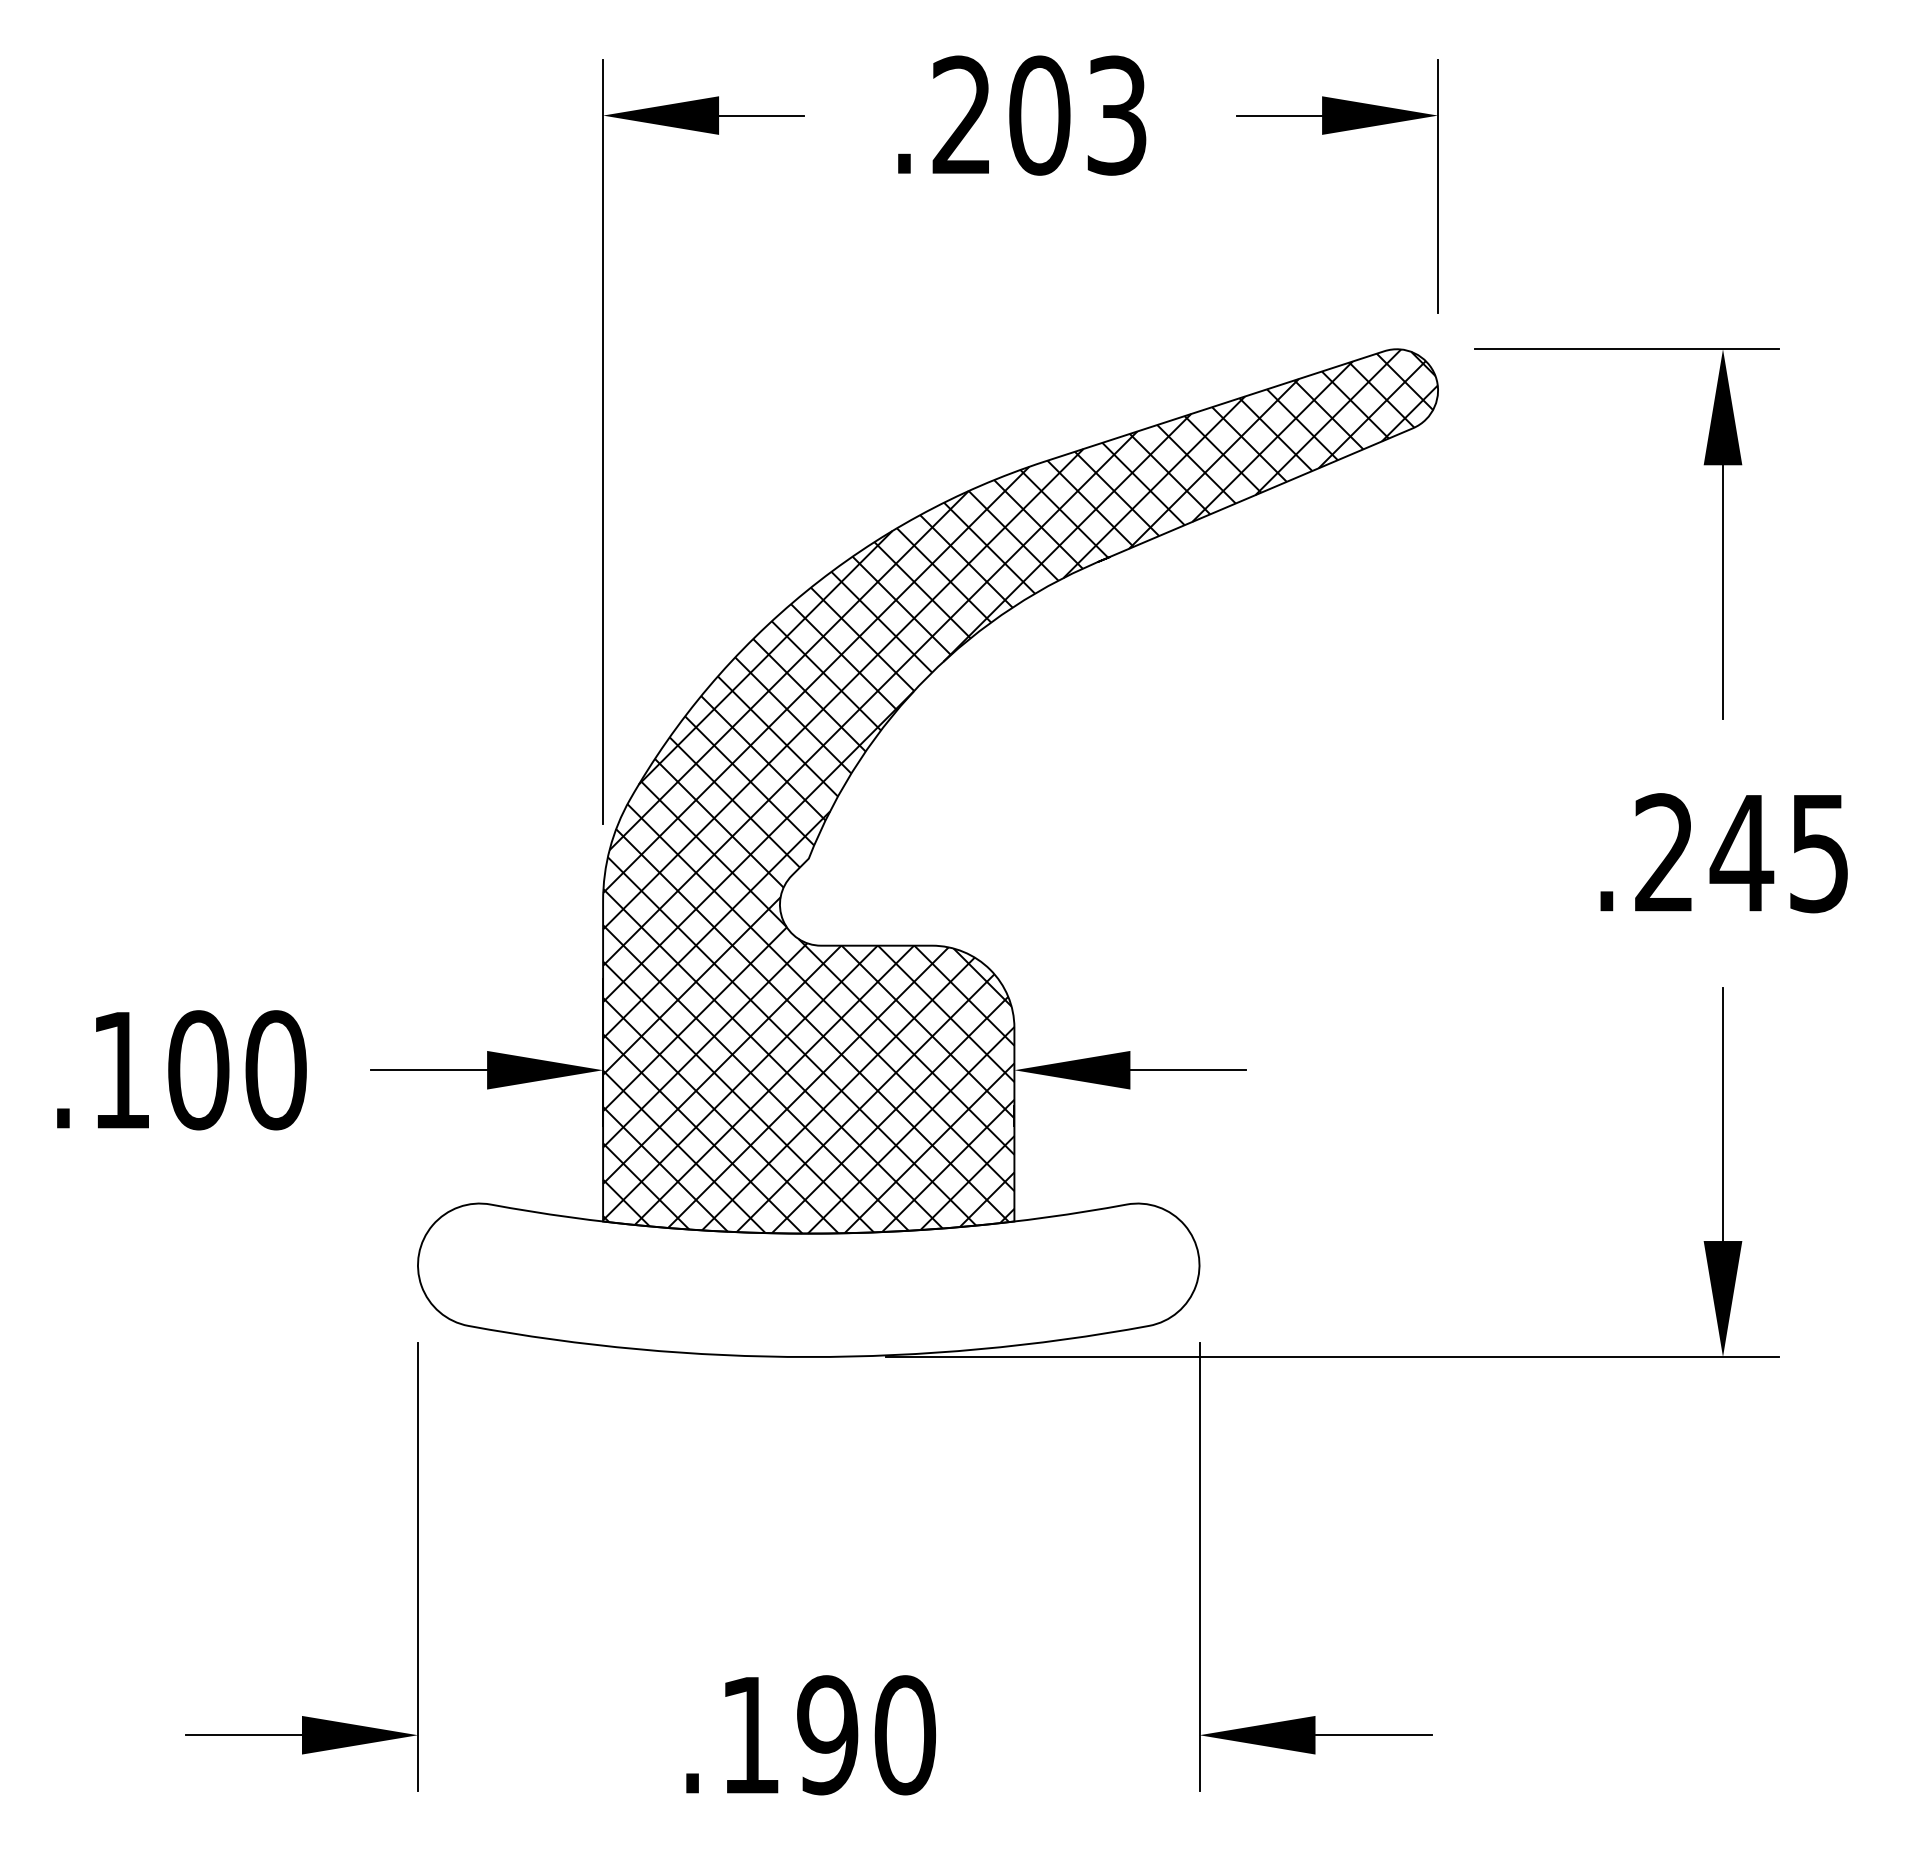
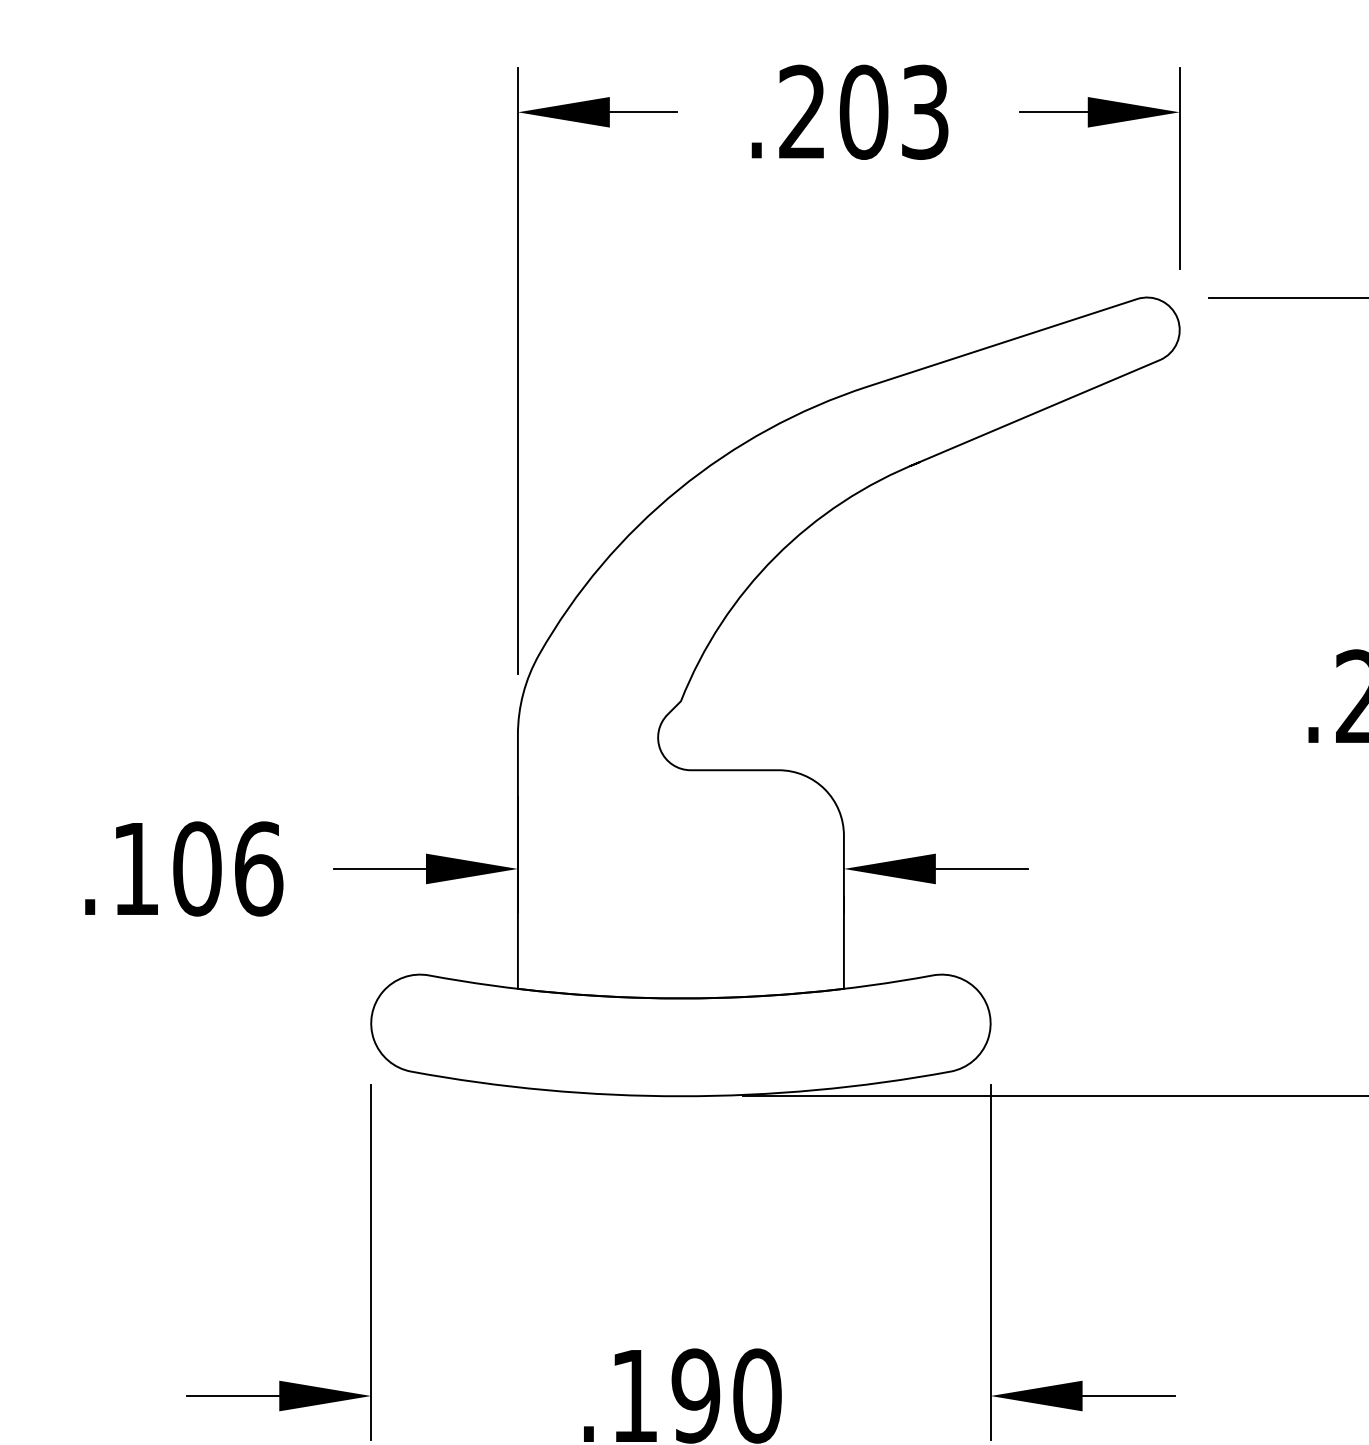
hatch: (1020, 791) -> (848, 648), removed
text: (276, 1070) -> (259, 869), .100 -> .106

